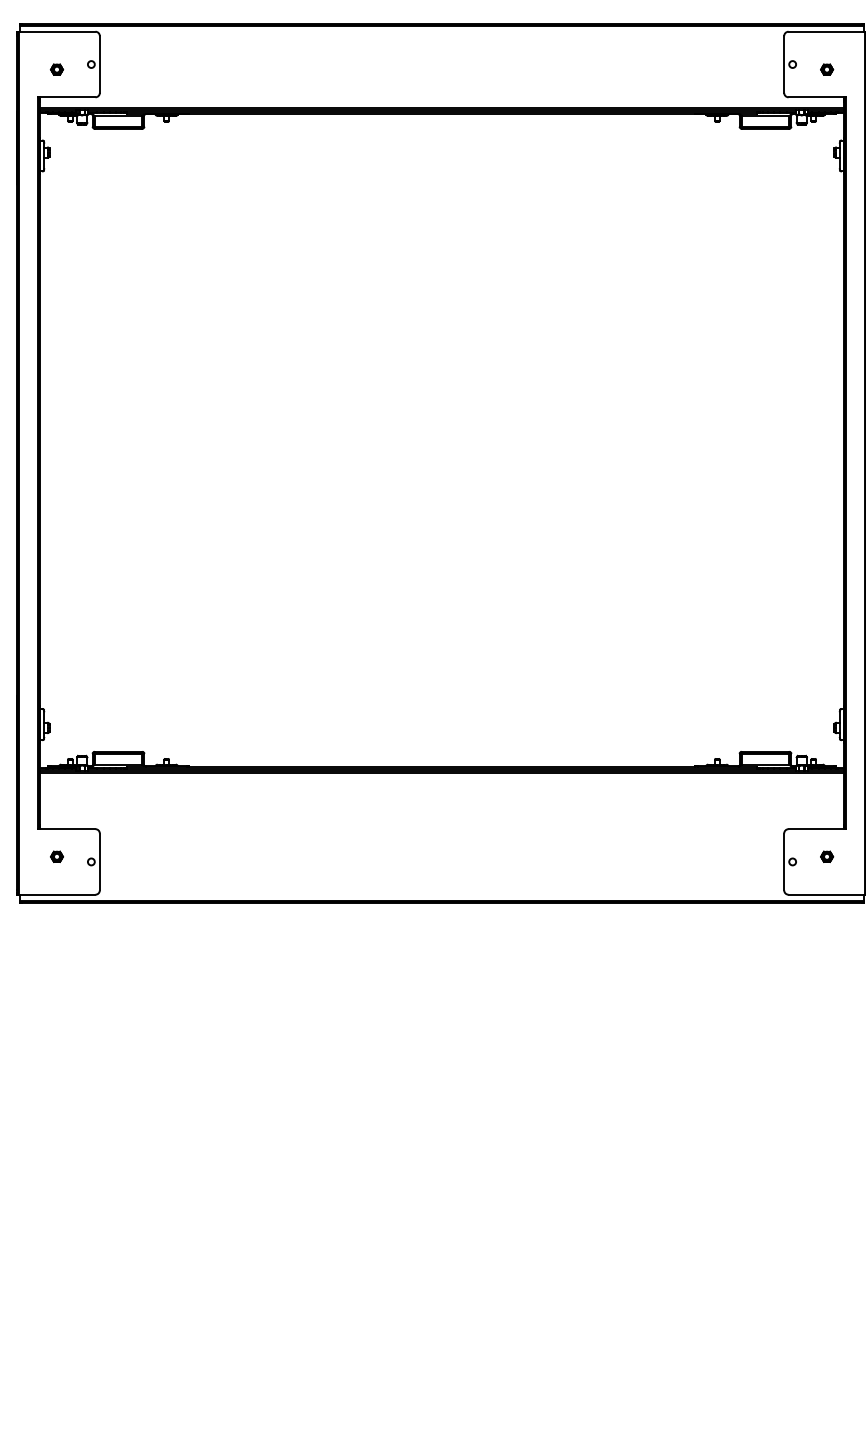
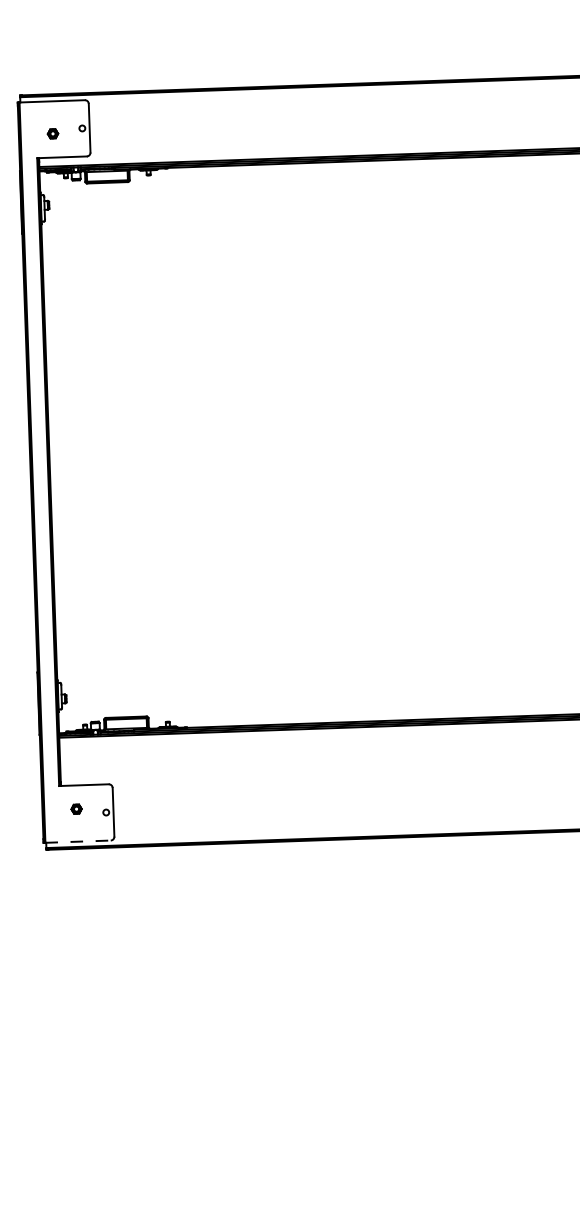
line: (57, 894) -> (78, 841), solid -> dashed

